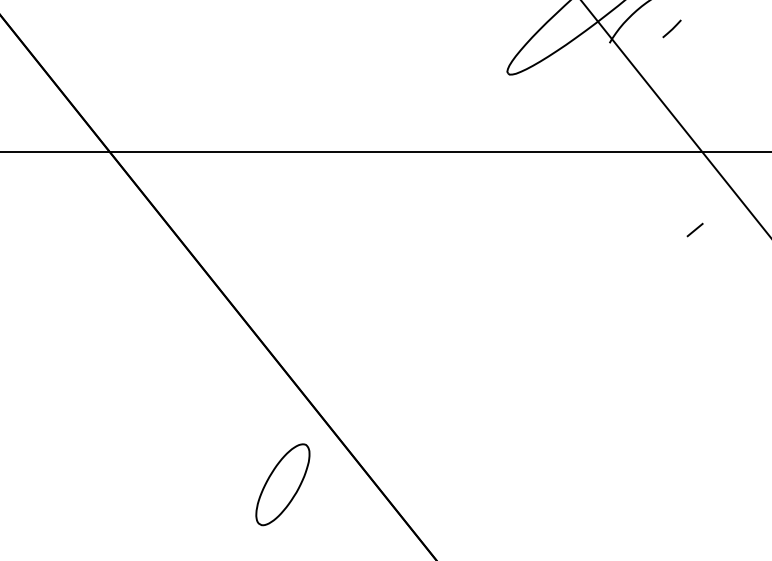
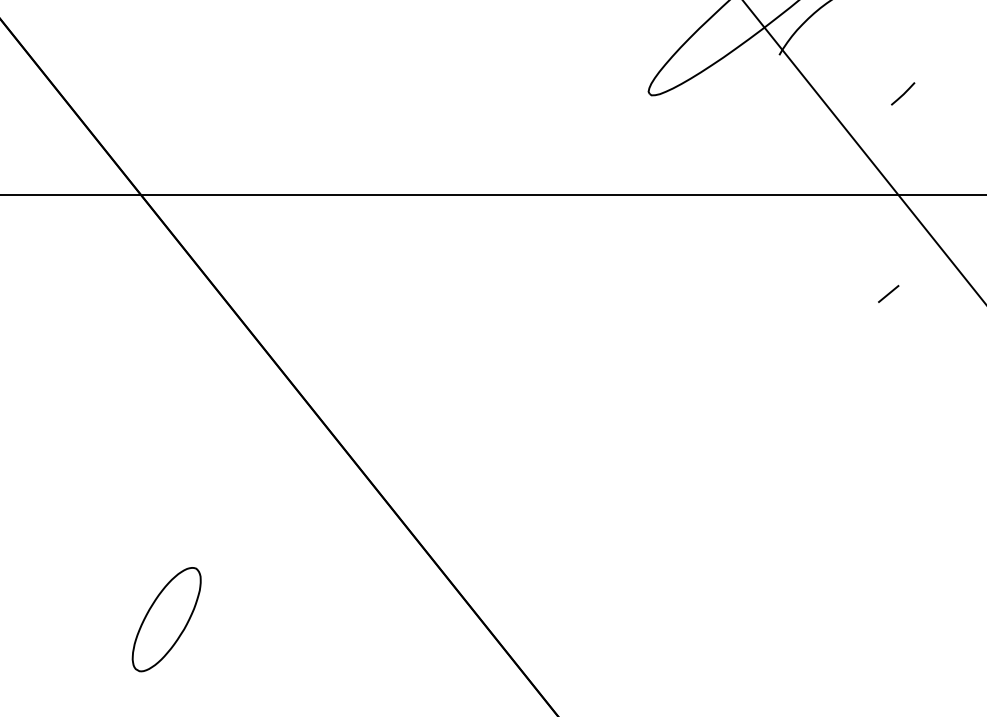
line: (672, 28) -> (903, 93), moved
part: (282, 484) -> (166, 619), moved

